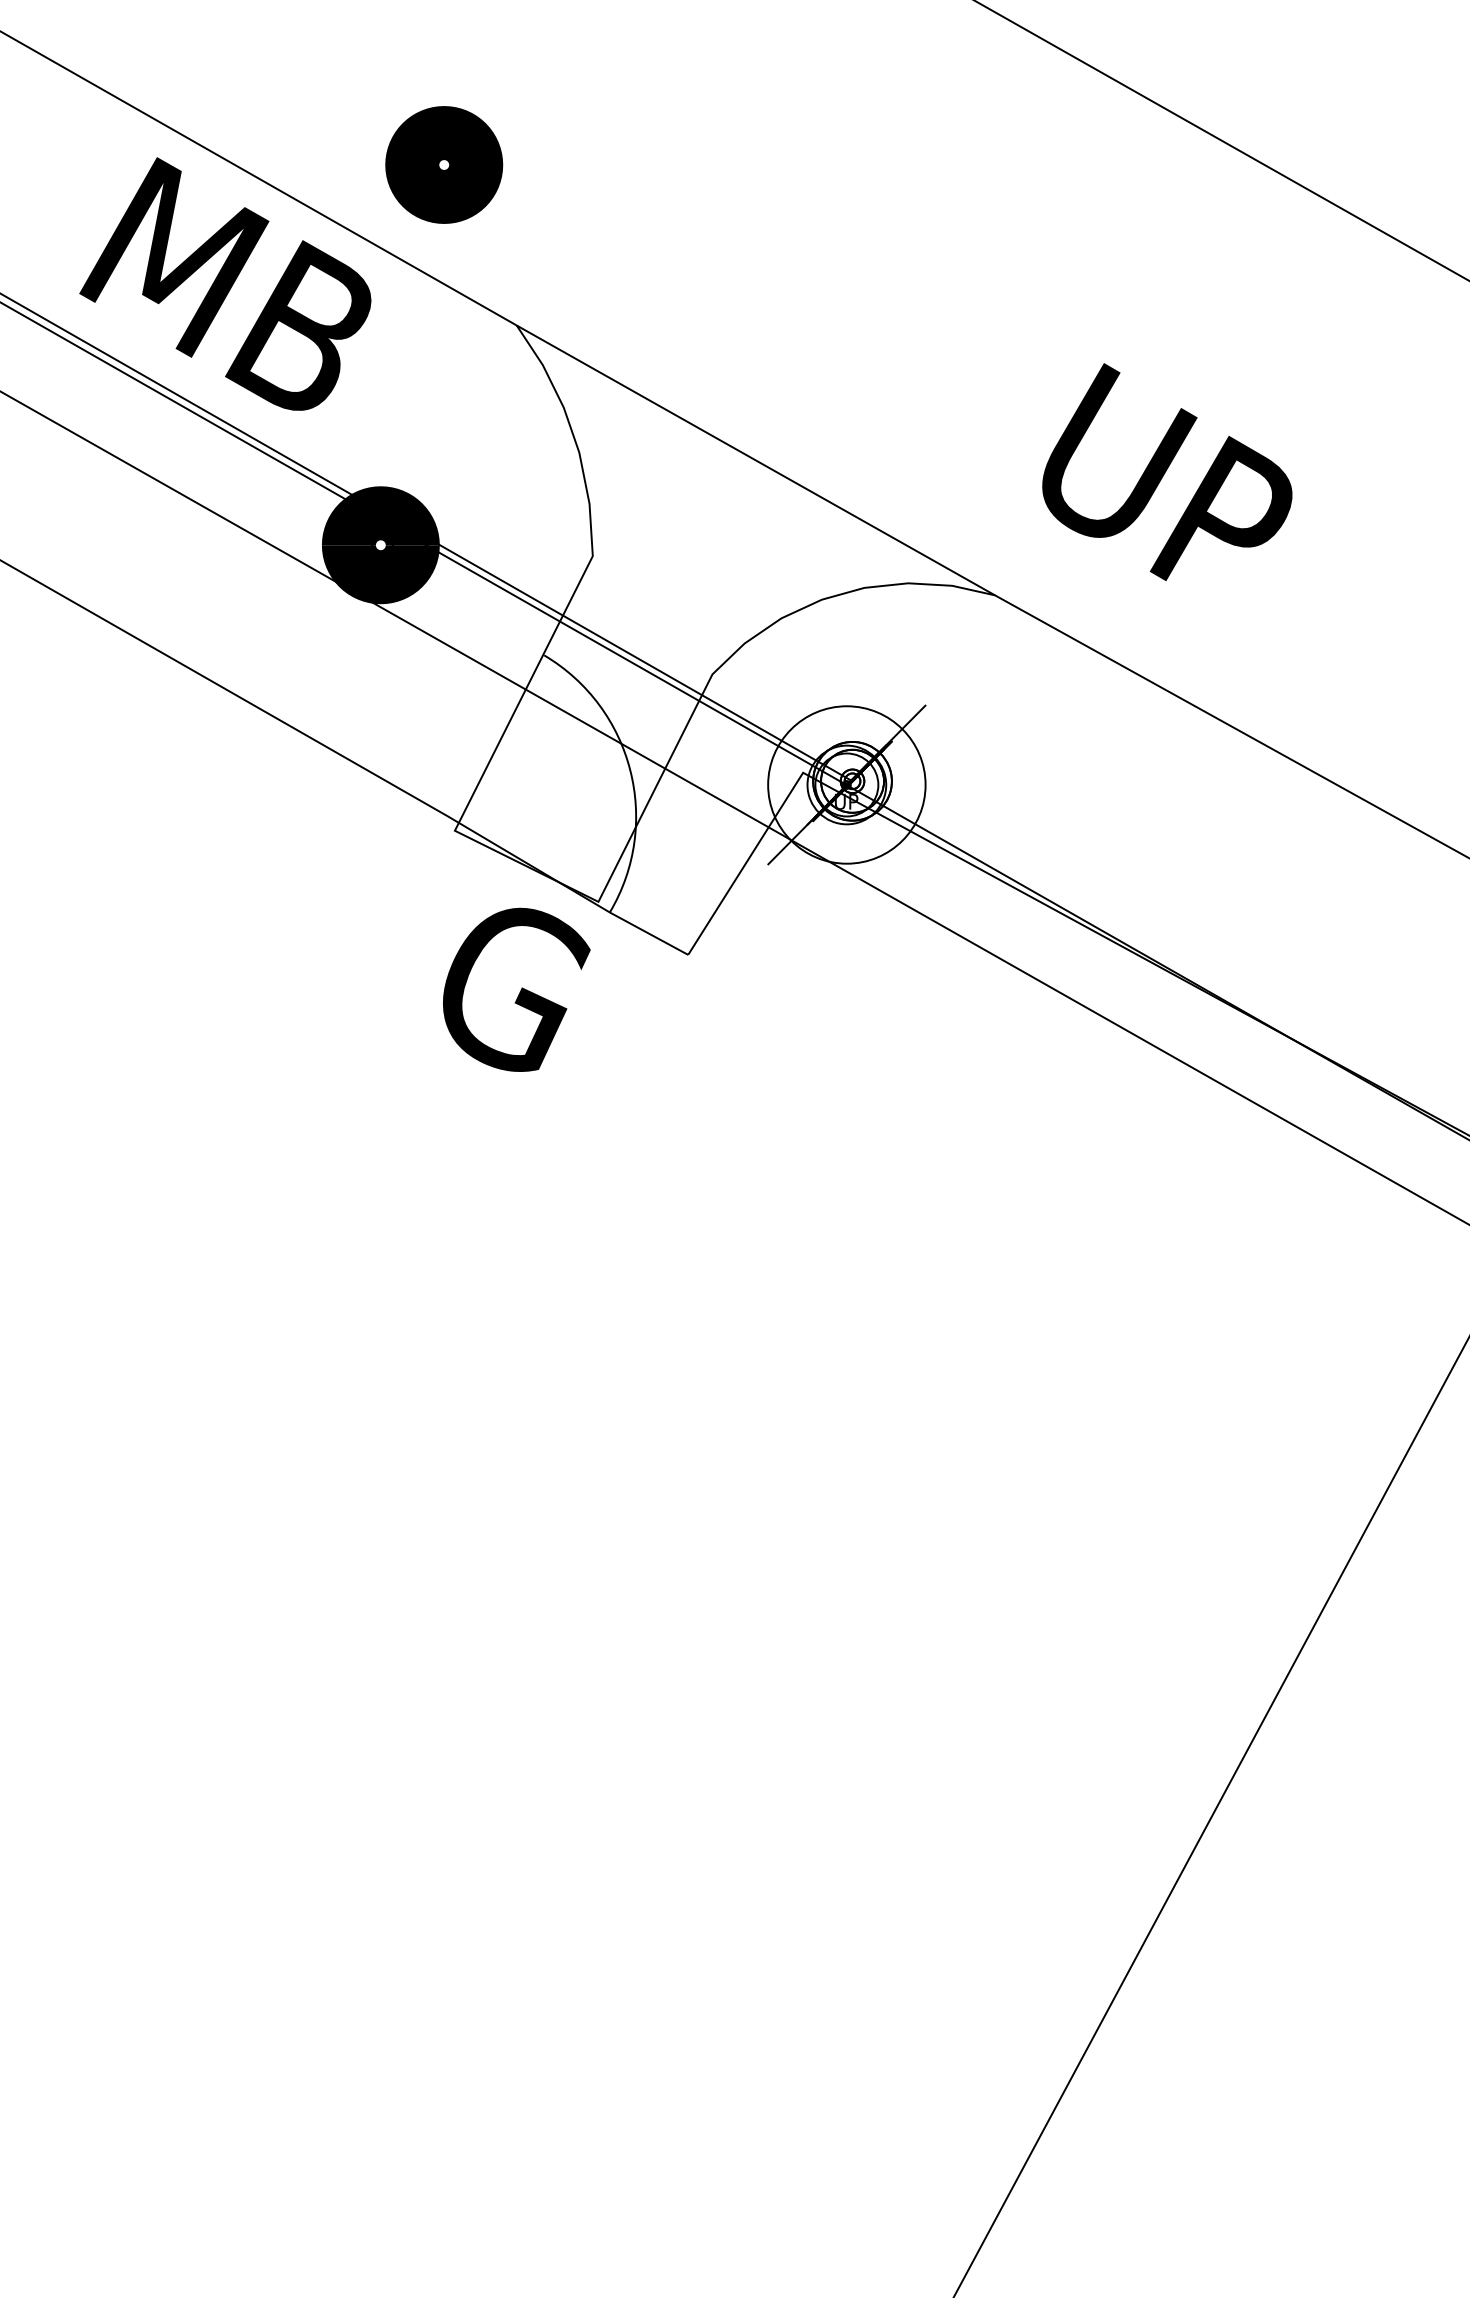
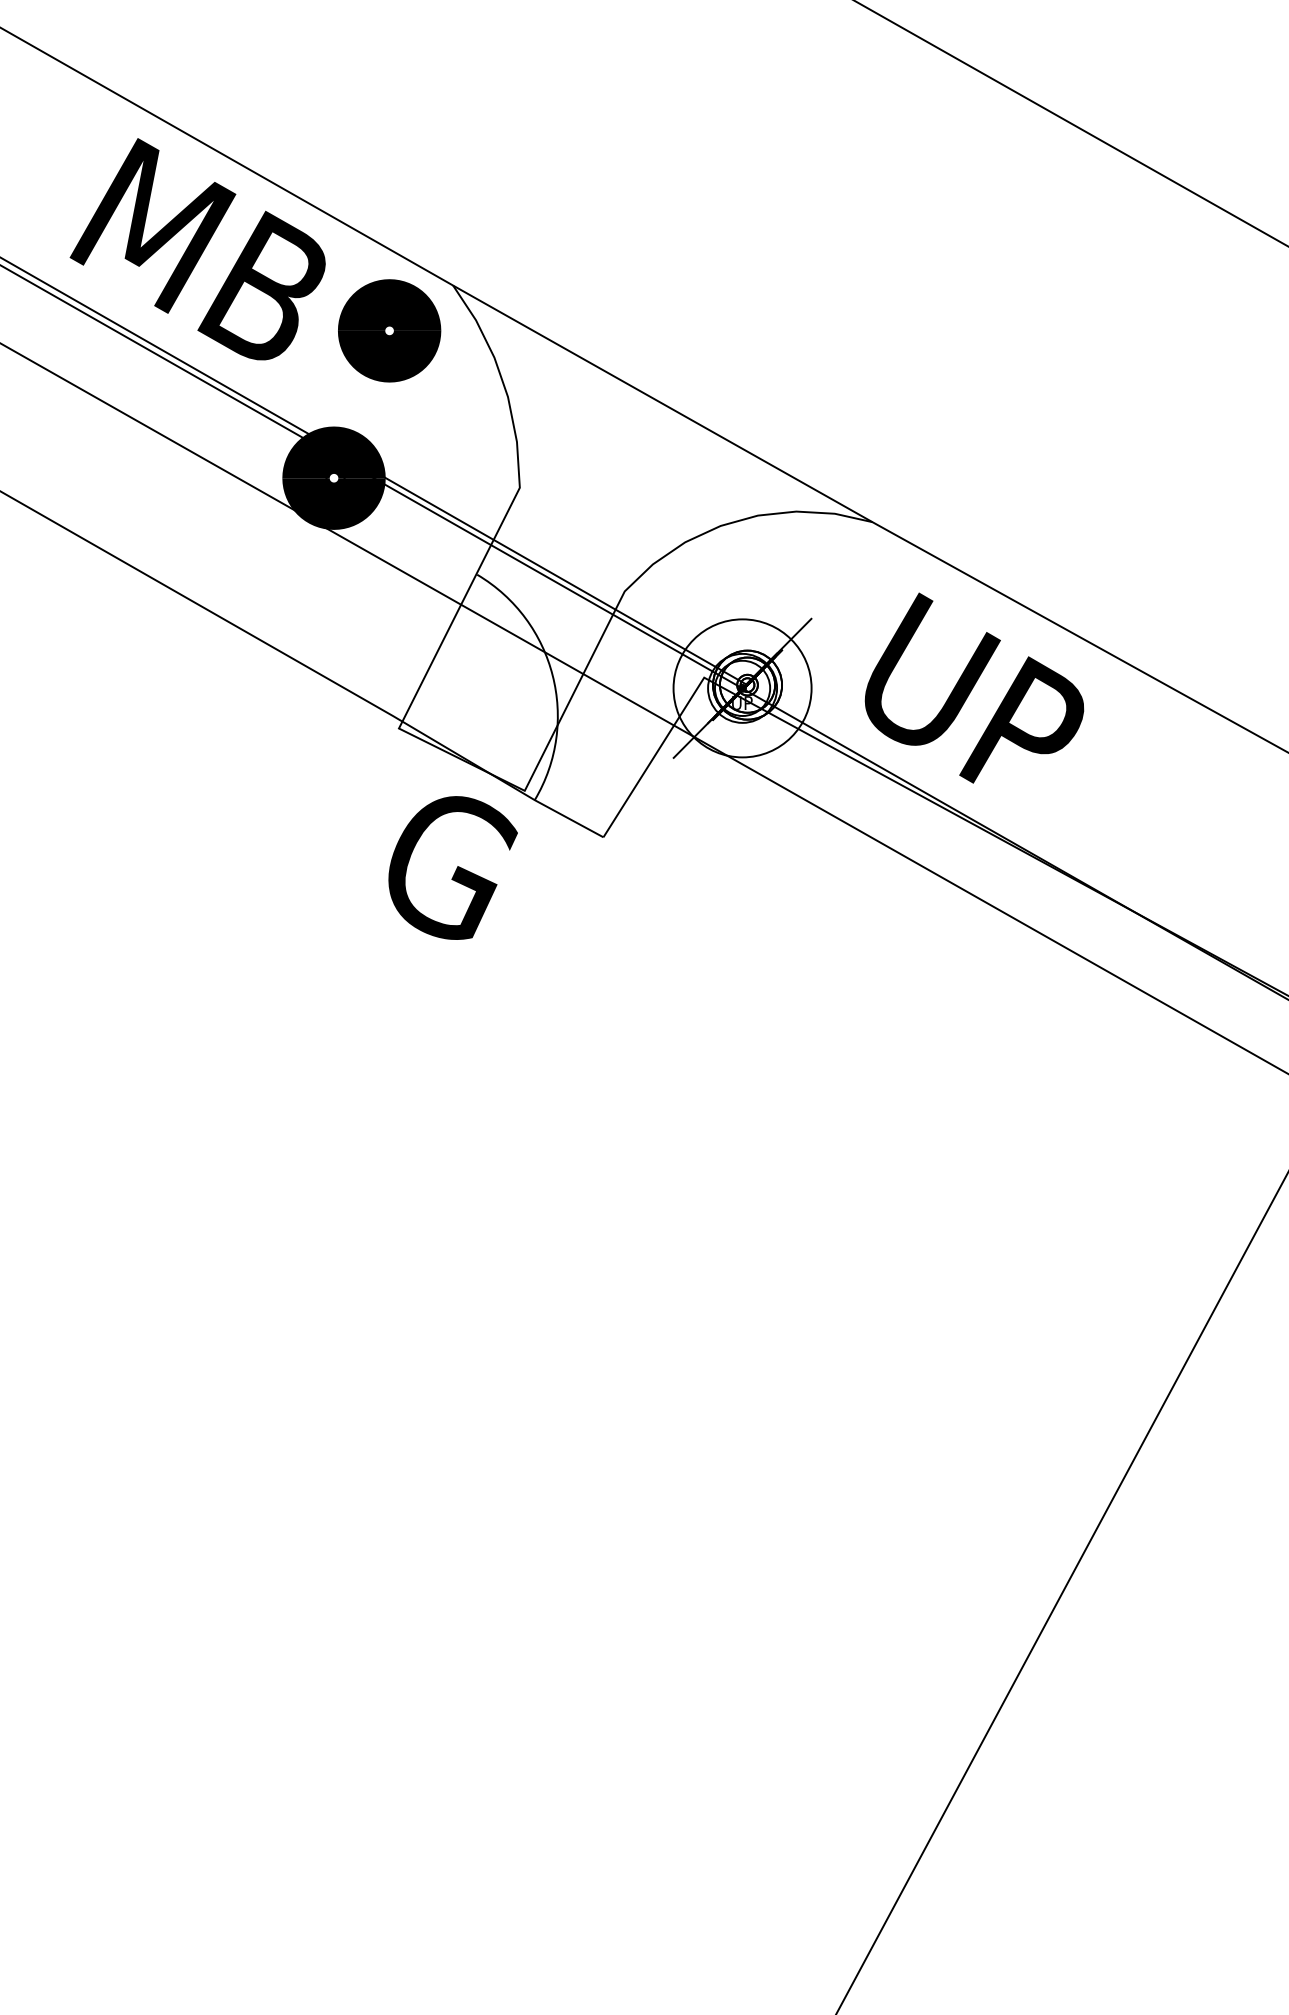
part: (444, 164) -> (389, 330), moved
text: (1167, 471) -> (974, 687), moved

